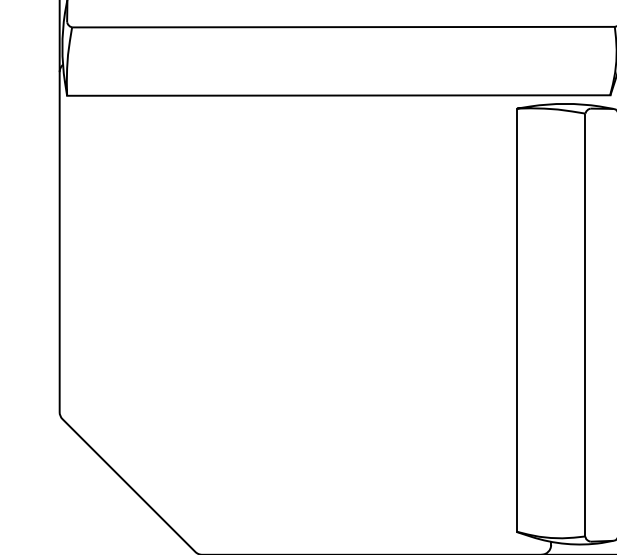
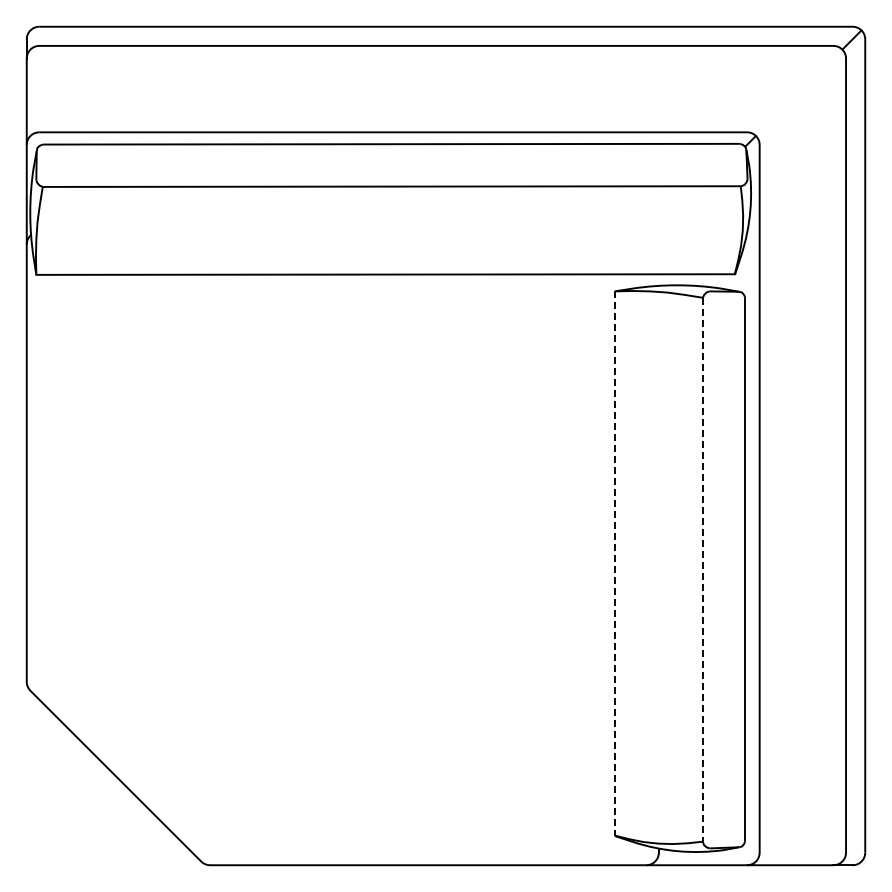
line: (516, 320) -> (614, 564), solid -> dashed
line: (585, 325) -> (702, 570), solid -> dashed

